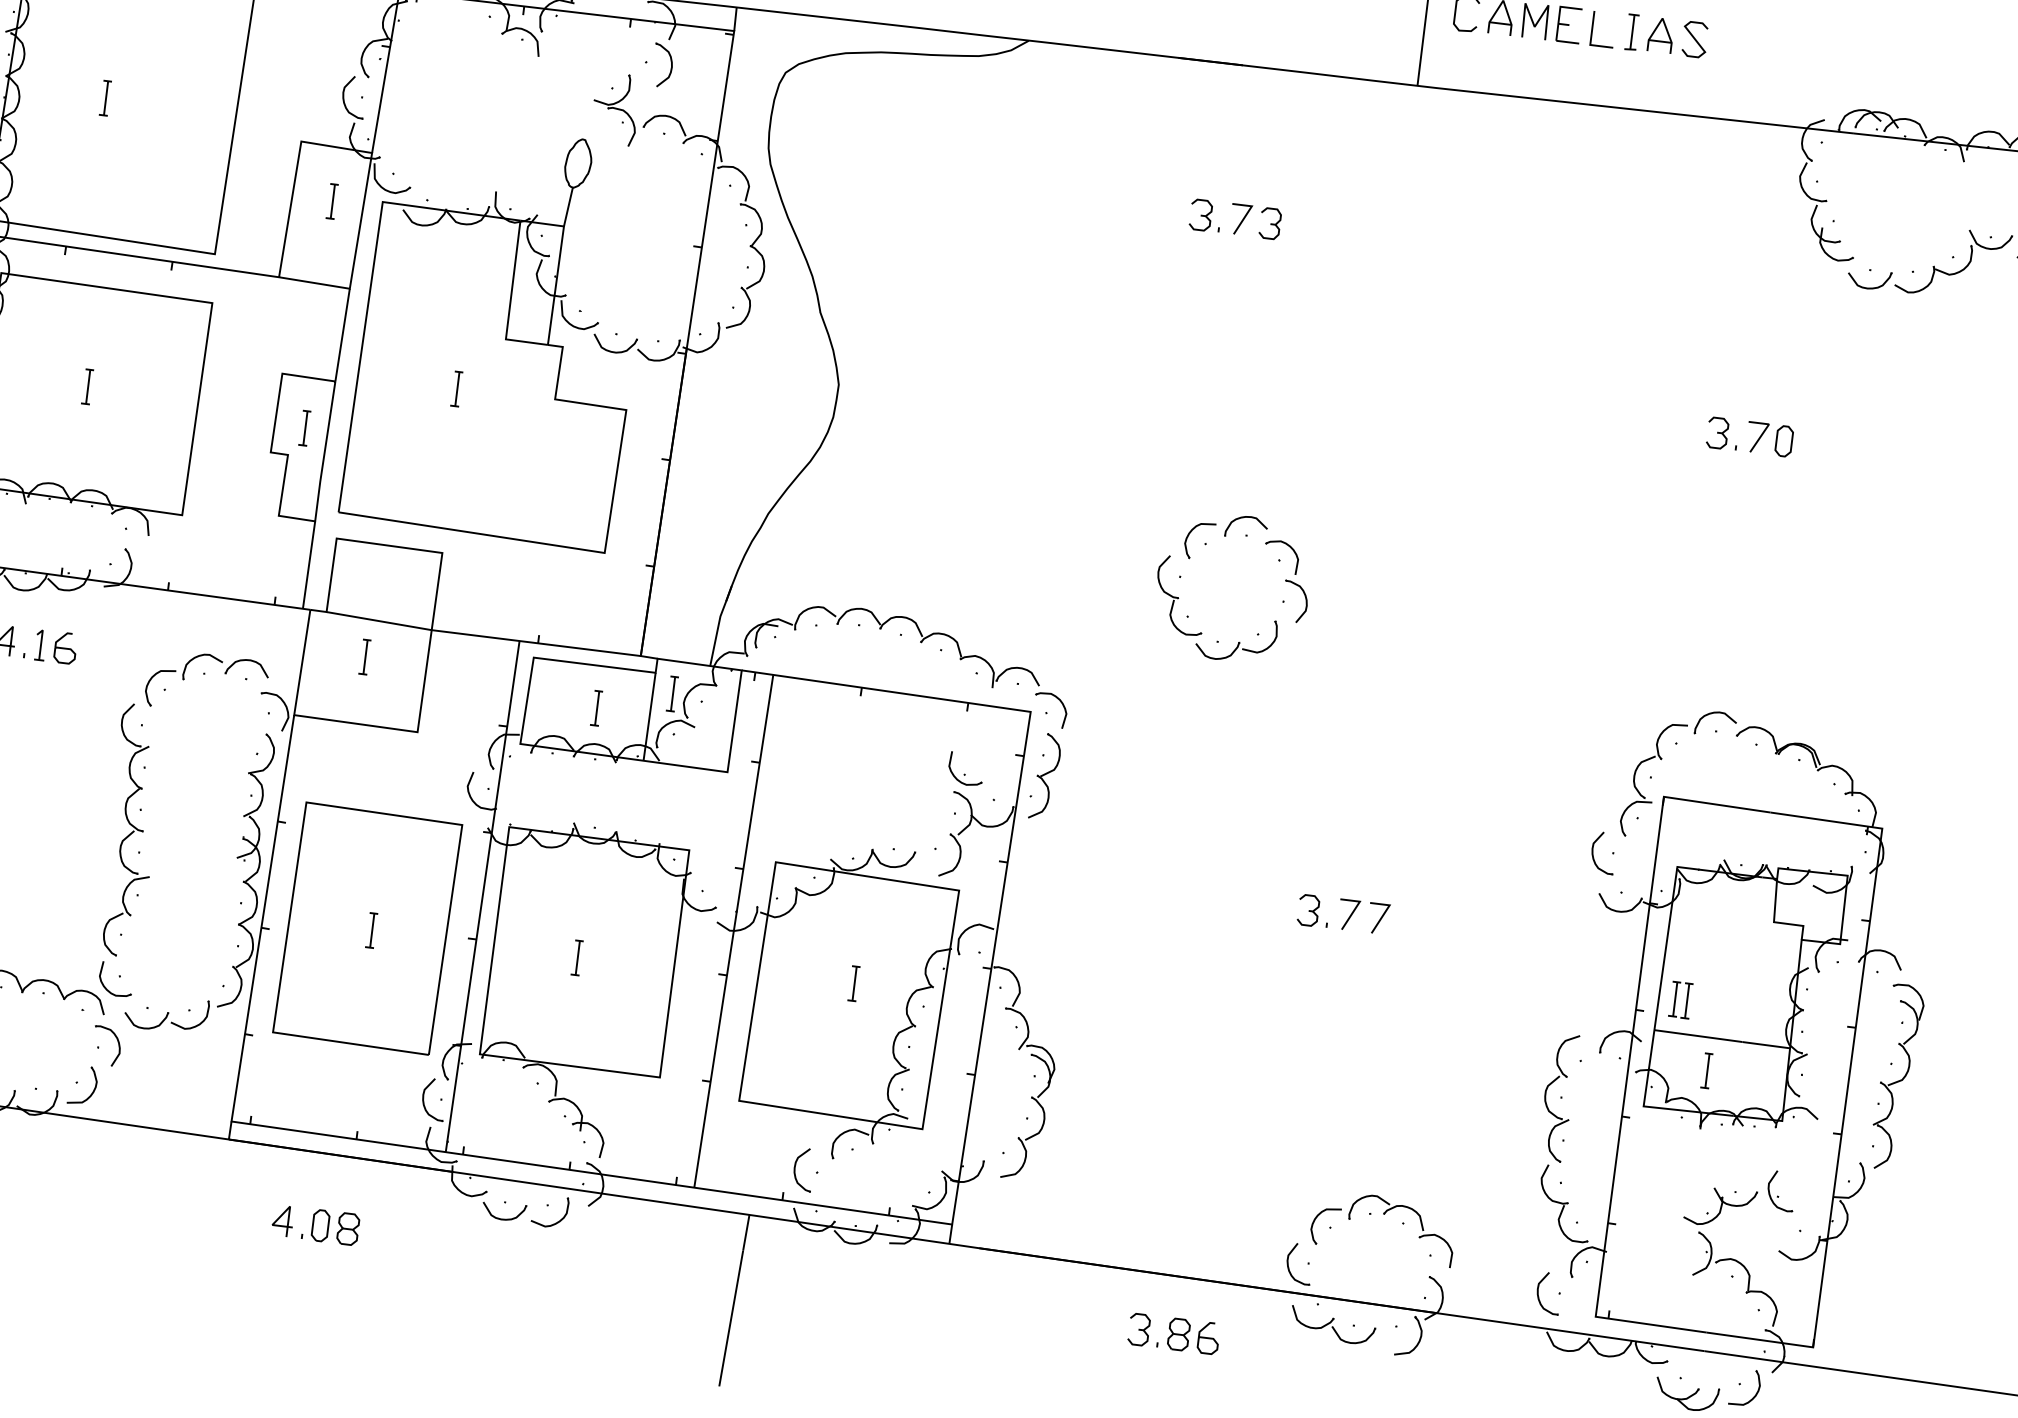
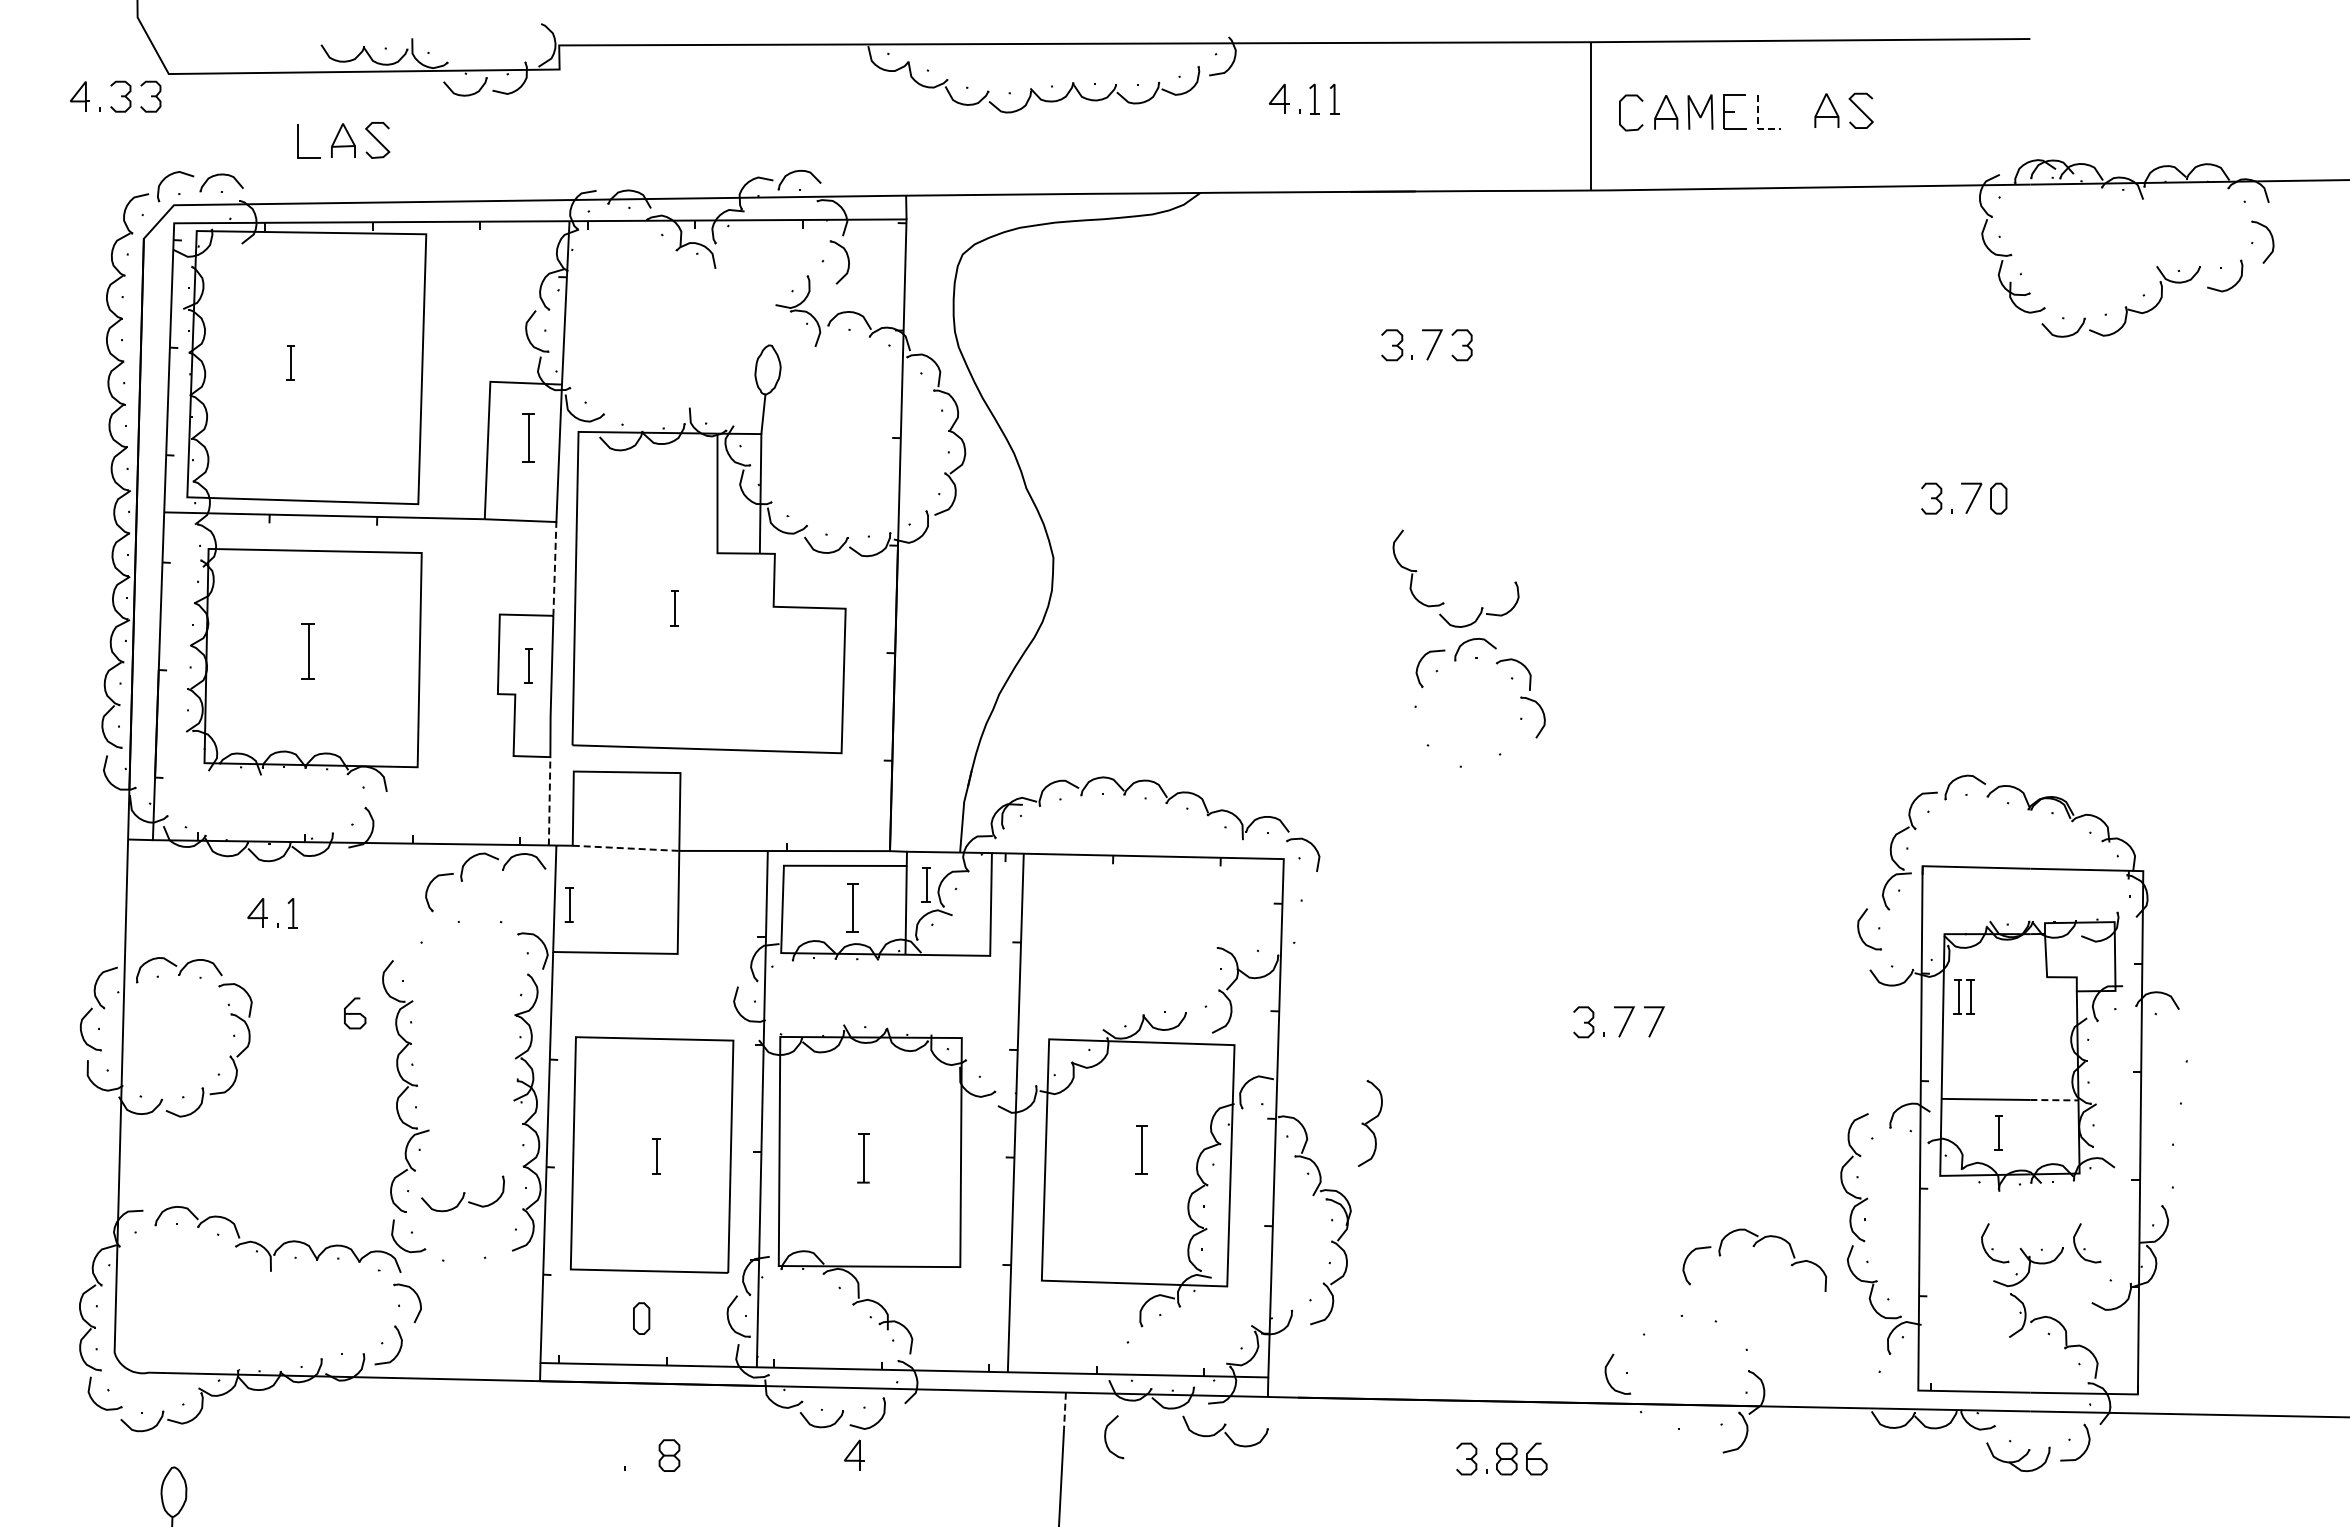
part: (1632, 32) -> (1798, 111), removed
line: (1590, 40) -> (1757, 124), solid -> dashed
part: (332, 201) -> (528, 437), size x1.4
line: (342, 334) -> (554, 568), solid -> dashed
part: (87, 387) -> (308, 651), size x1.6
line: (308, 565) -> (549, 801), solid -> dashed
line: (379, 621) -> (626, 848), solid -> dashed
part: (1201, 632) -> (1443, 602), moved
part: (65, 648) -> (355, 1013), moved
part: (364, 656) -> (568, 904), moved
part: (225, 673) -> (502, 870), moved
part: (596, 708) -> (852, 908), size x1.4
part: (966, 768) -> (1226, 923), removed
part: (1044, 776) -> (1369, 1123), moved
part: (577, 957) -> (863, 1158), size x1.4
part: (853, 983) -> (1141, 1150), size x1.4
part: (1680, 999) -> (1963, 996), moved
part: (166, 1013) -> (462, 1193), moved
line: (1766, 1045) -> (2054, 1100), solid -> dashed
part: (1896, 1076) -> (2187, 1115), removed
part: (795, 1169) -> (1106, 1437), moved
part: (1690, 1180) -> (1995, 1243), added
part: (1384, 1215) -> (1754, 1247), moved
part: (282, 1220) -> (854, 1454), moved
part: (320, 1225) -> (641, 1318), moved
line: (745, 1233) -> (1064, 1411), solid -> dashed
part: (1539, 1295) -> (1859, 1376), removed
part: (1332, 1325) -> (1225, 1431), moved

